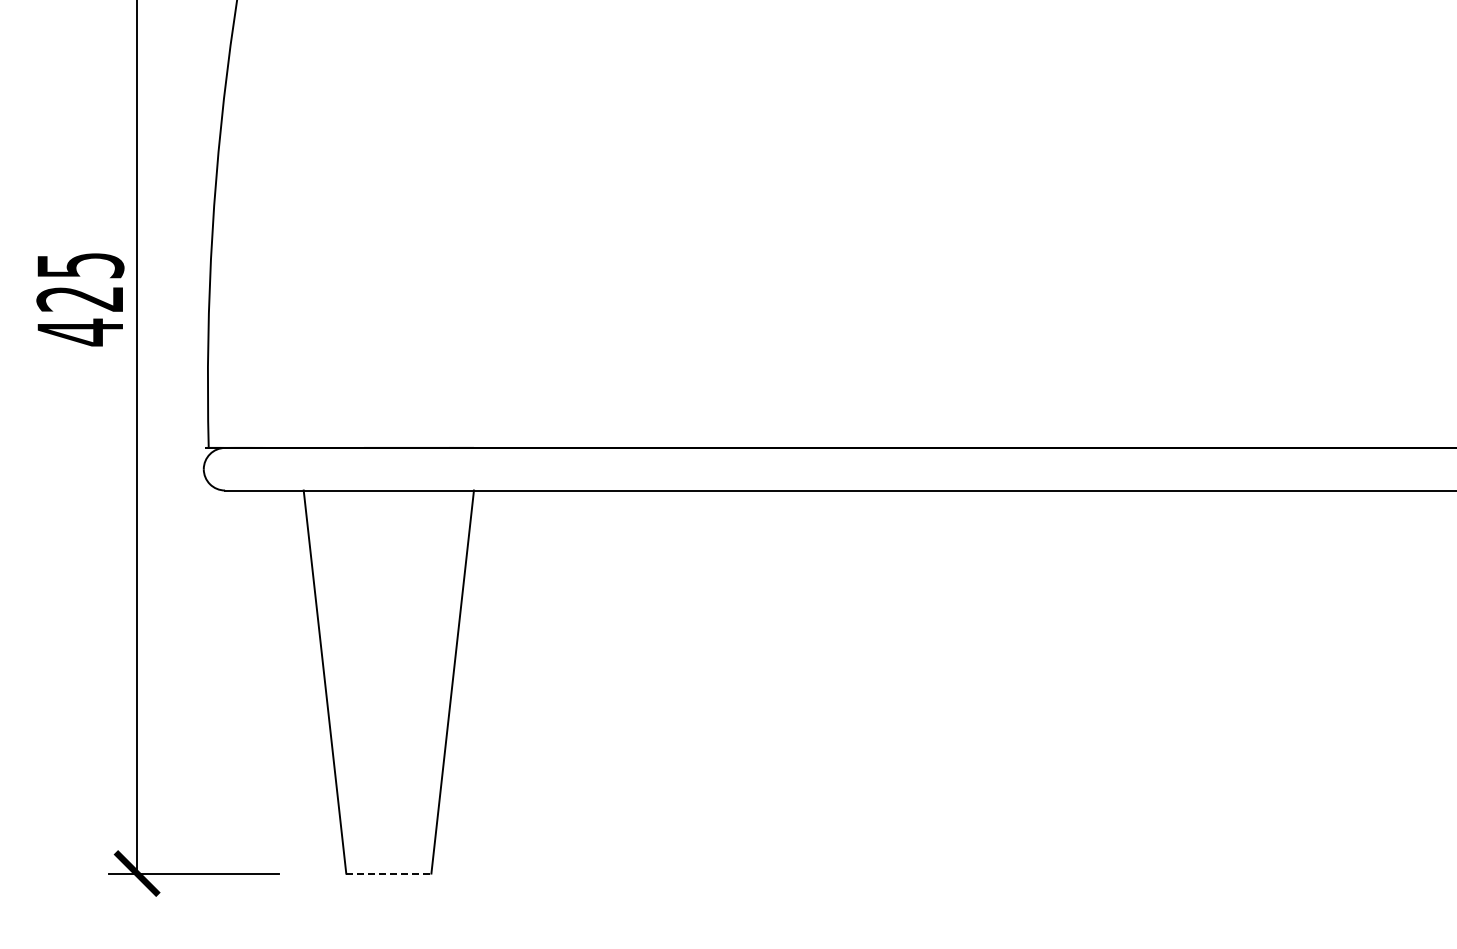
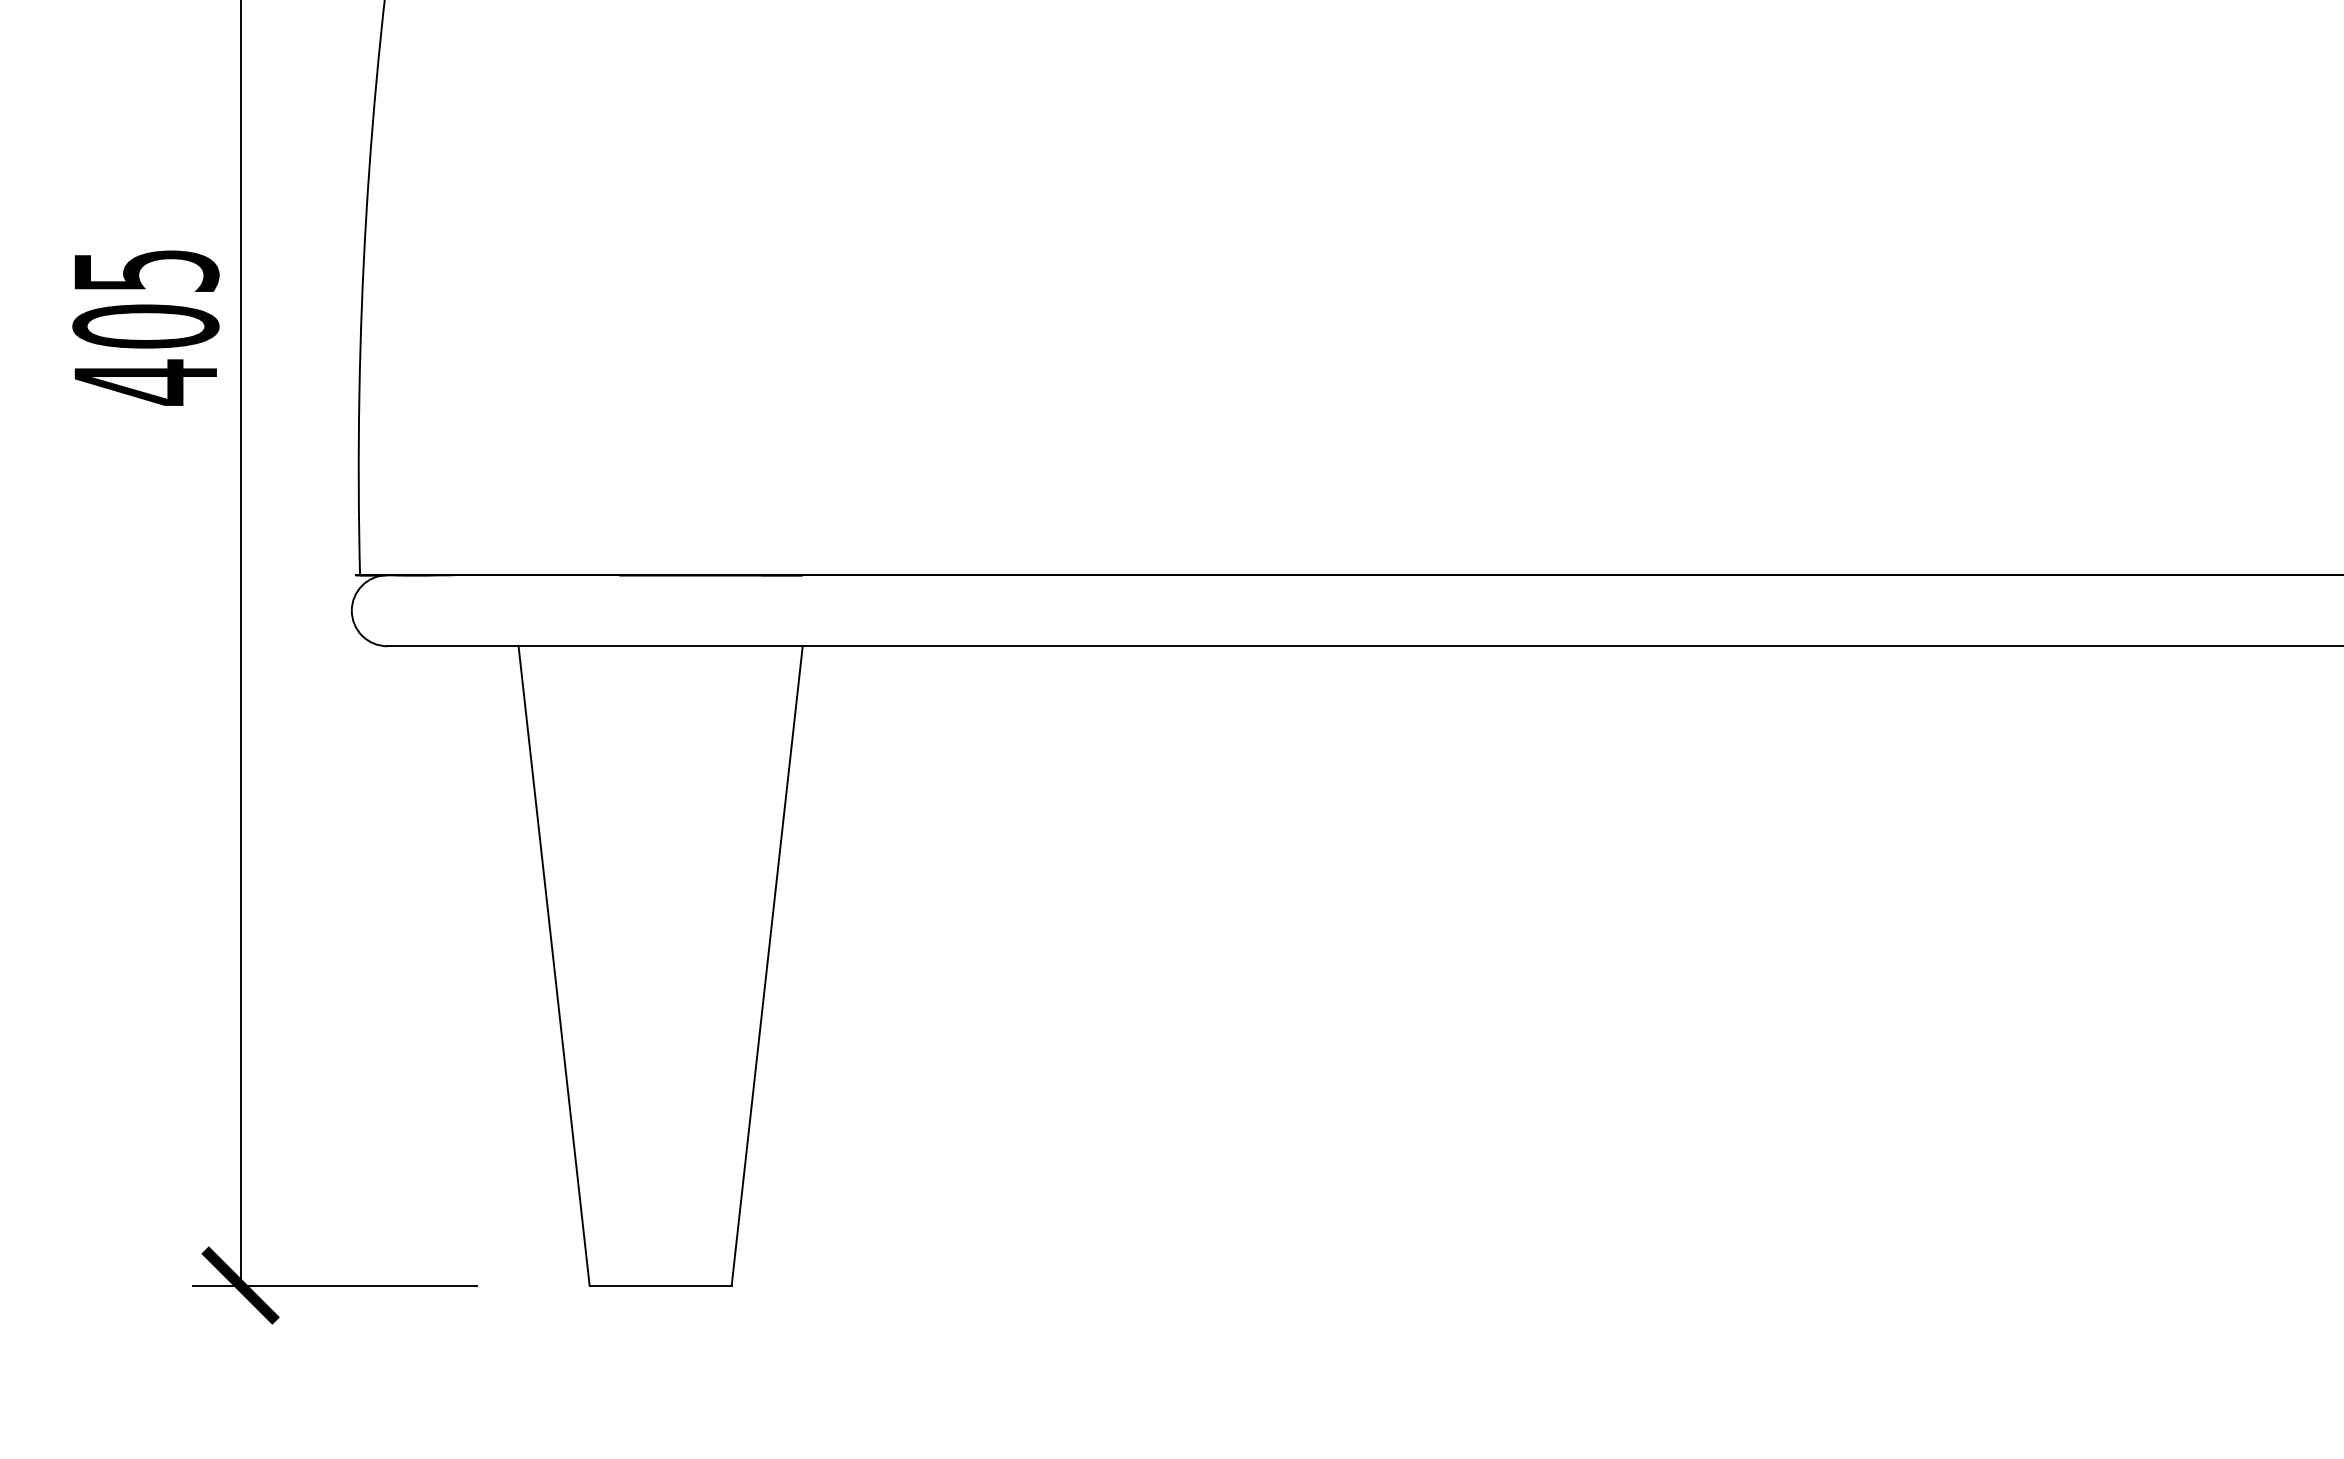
text: (80, 298) -> (146, 325), 425 -> 405
line: (388, 873) -> (660, 1285), dashed -> solid

